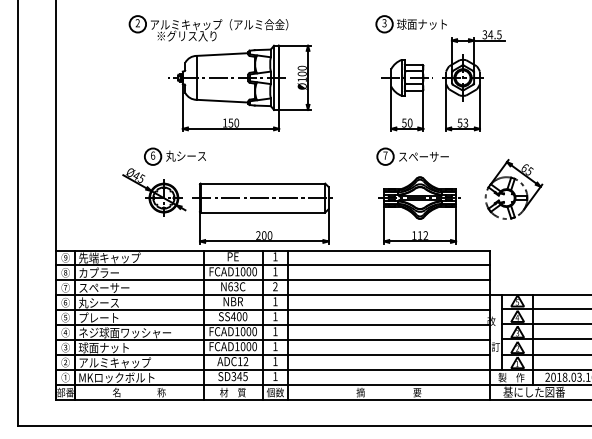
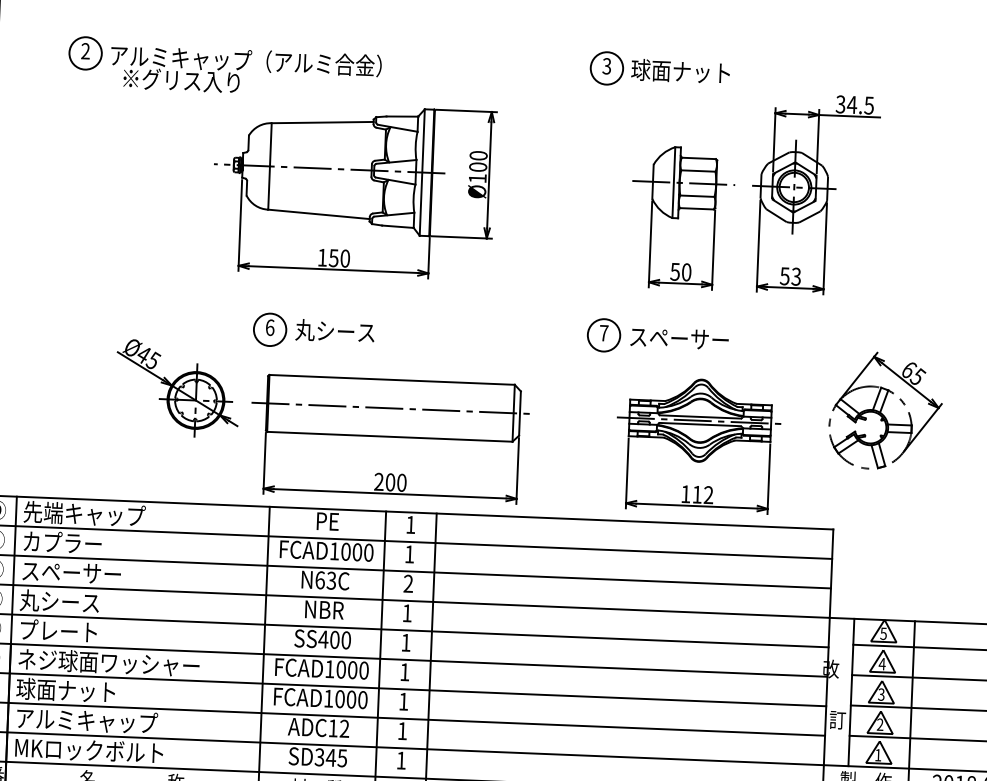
part: (410, 24) -> (657, 70), moved
part: (208, 28) -> (224, 67), moved
part: (174, 156) -> (312, 331), moved
part: (412, 156) -> (657, 337), moved

